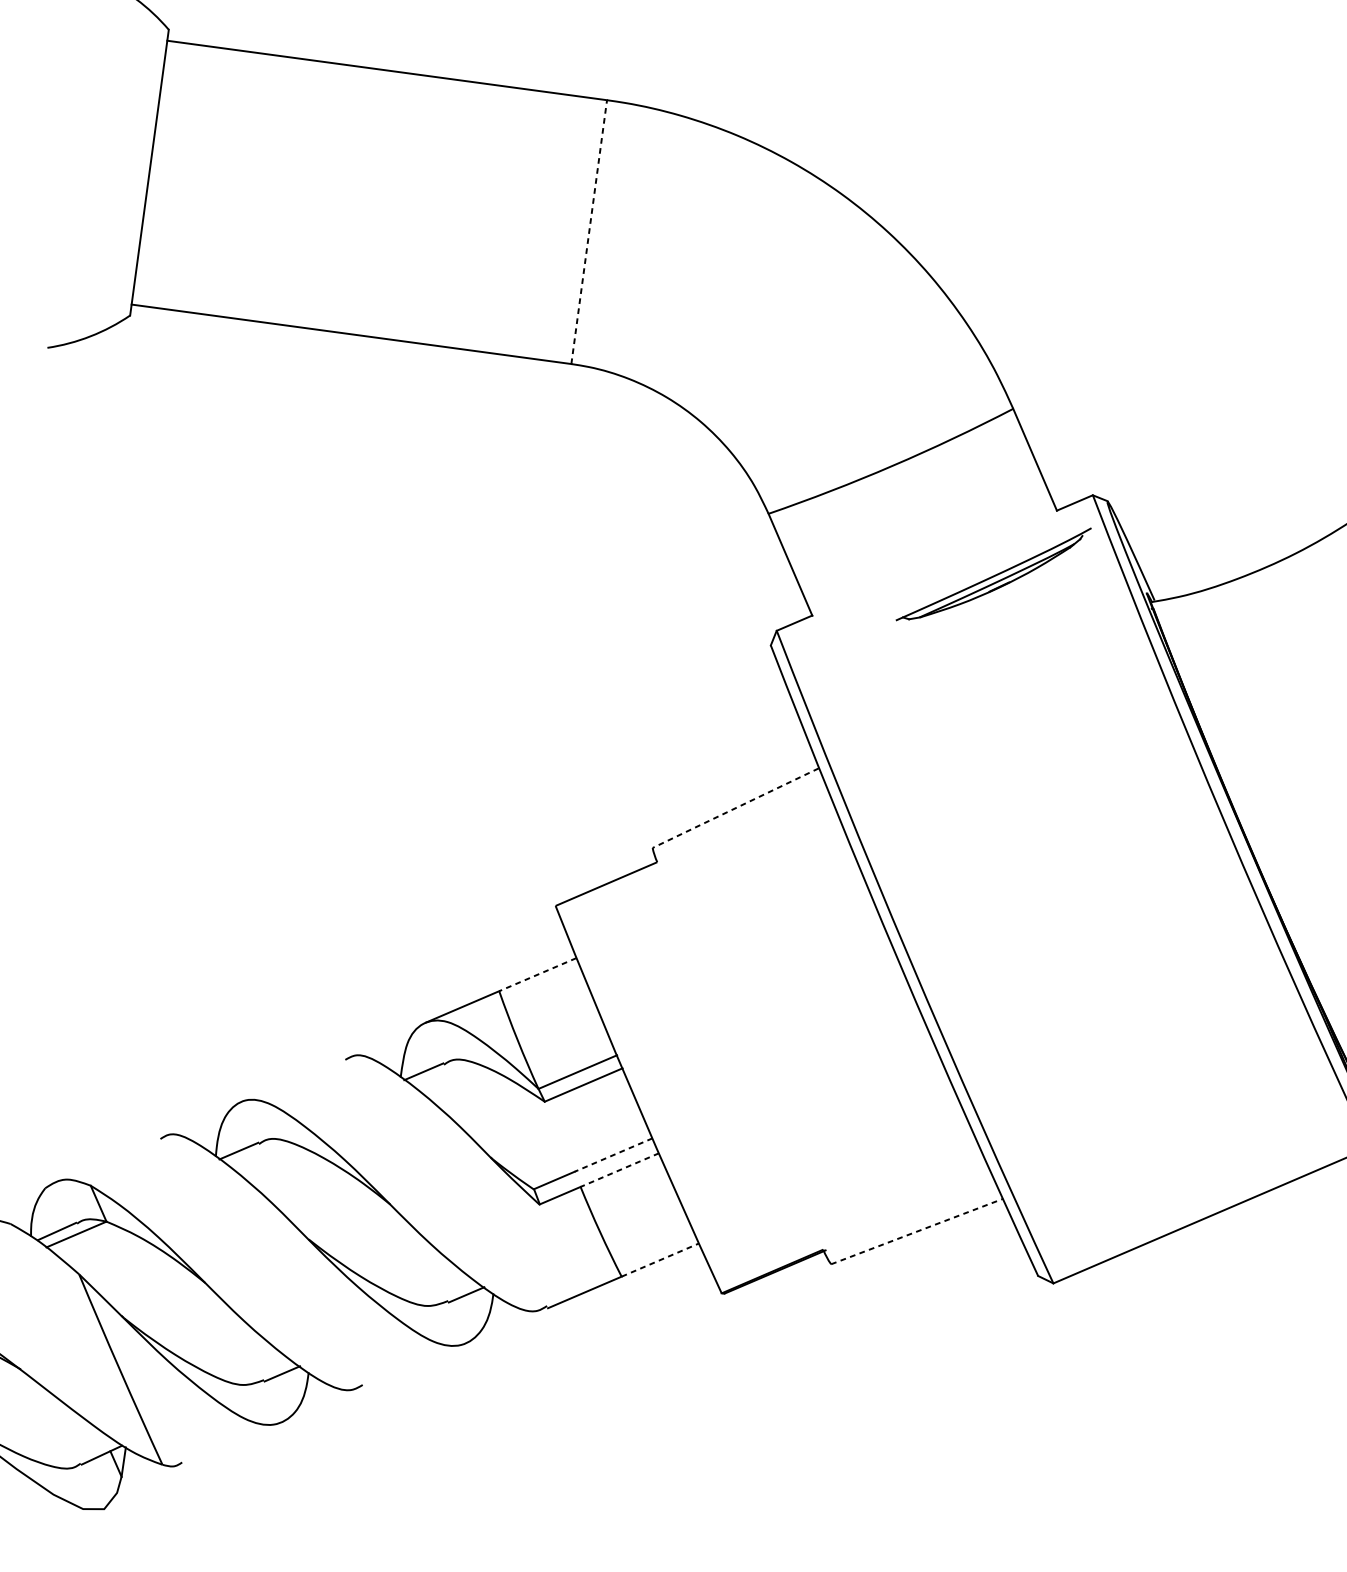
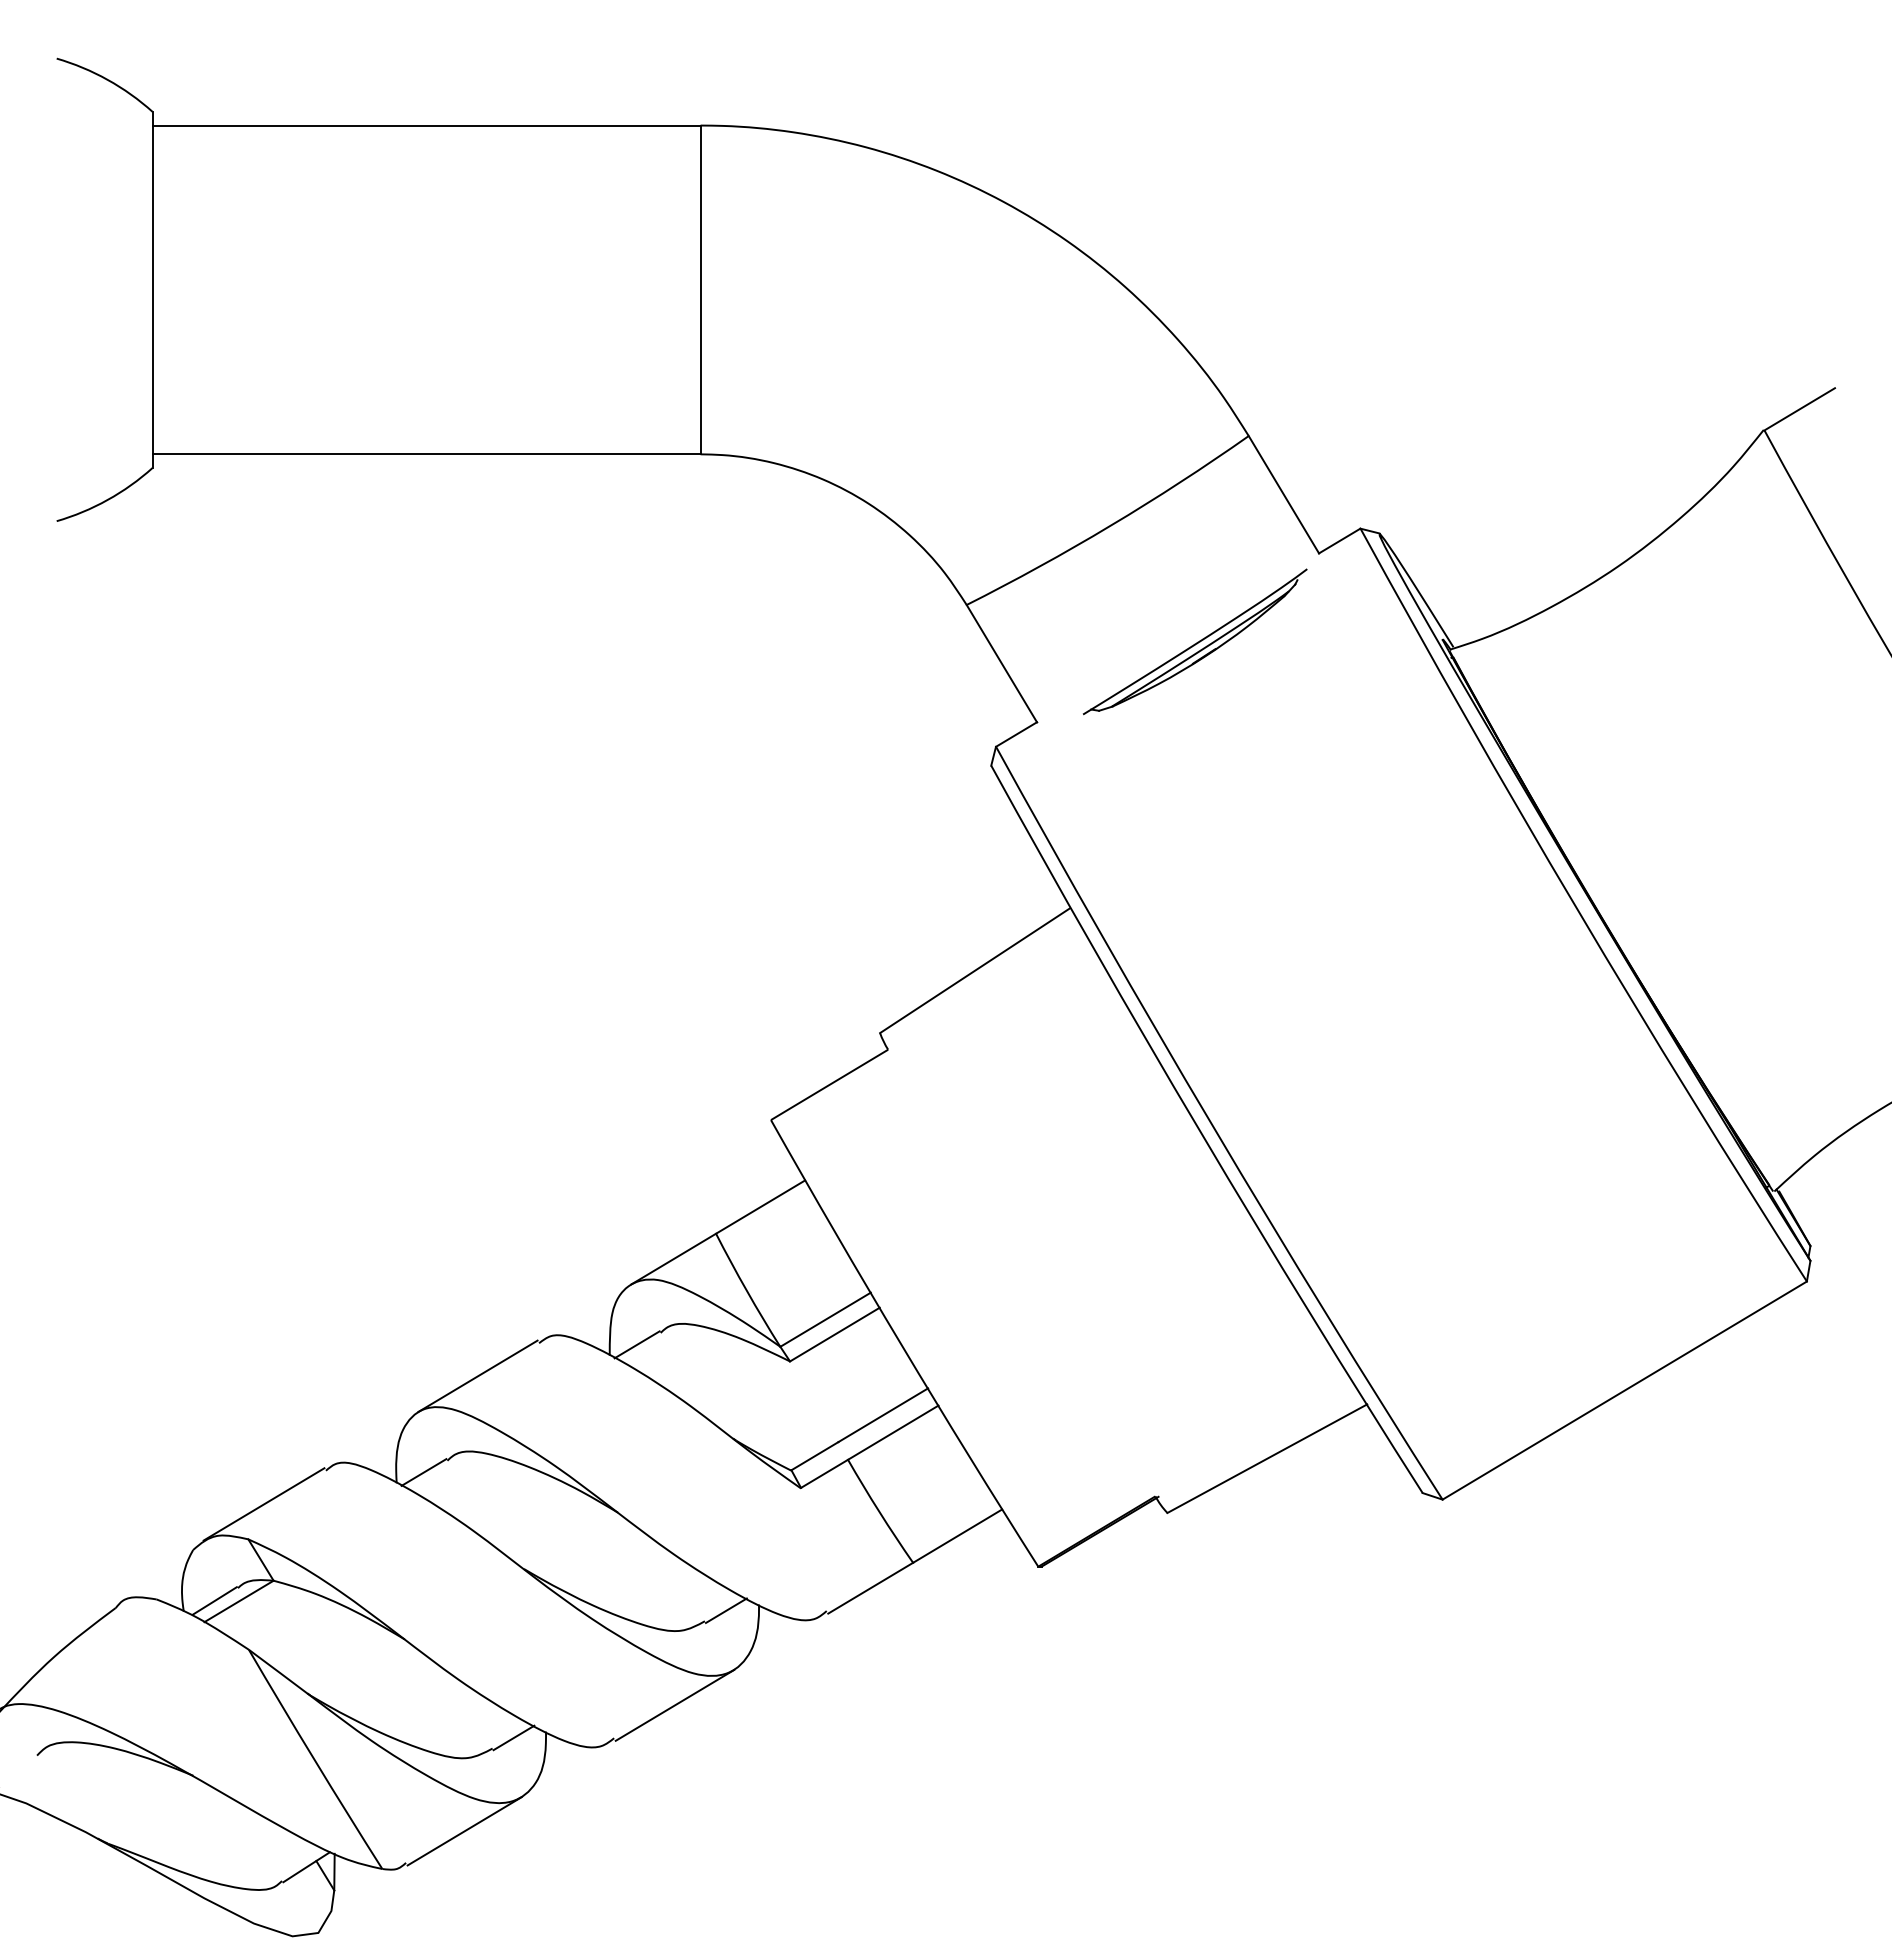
line: (589, 231) -> (700, 289), dashed -> solid
part: (993, 574) -> (1194, 641), moved
line: (735, 808) -> (975, 970), dashed -> solid
line: (537, 974) -> (760, 1207), dashed -> solid
line: (292, 1079) -> (477, 1375), added
line: (613, 1155) -> (882, 1415), dashed -> solid
line: (106, 1159) -> (263, 1504), added
line: (620, 1169) -> (893, 1432), dashed -> solid
line: (917, 1231) -> (1267, 1458), dashed -> solid
line: (660, 1260) -> (957, 1536), dashed -> solid
line: (414, 1364) -> (674, 1704), added
line: (232, 1443) -> (464, 1831), added

